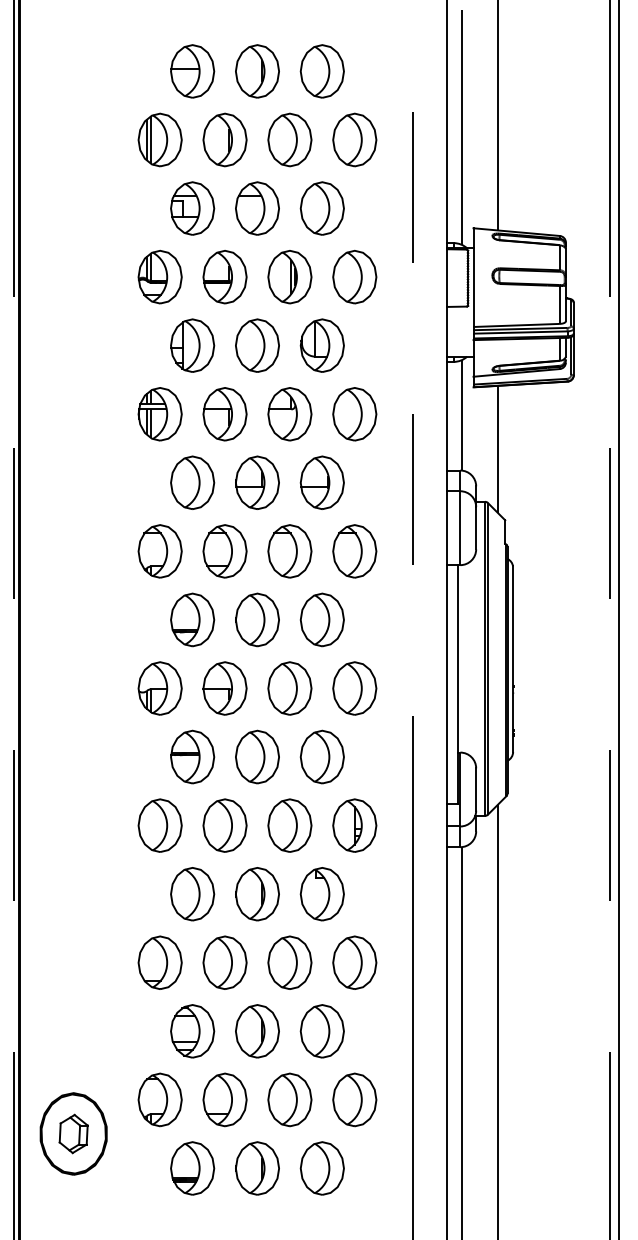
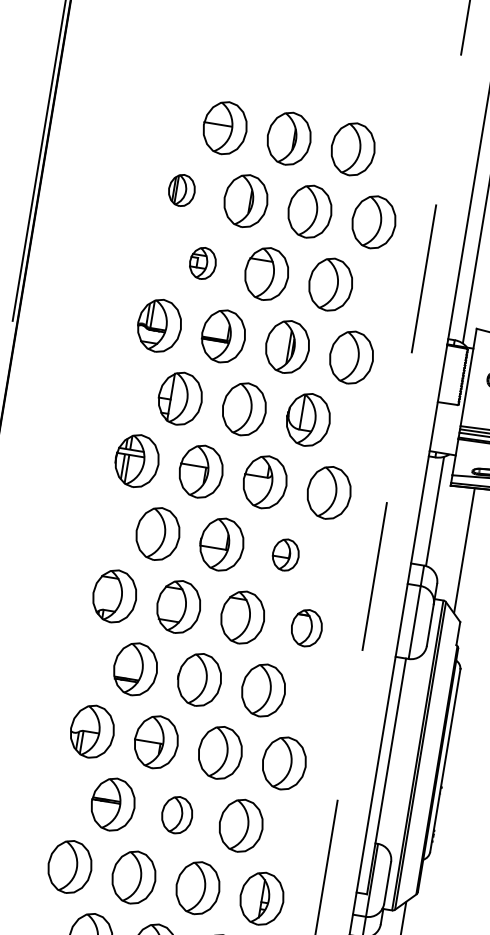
part: (159, 139) -> (181, 189), size x0.6
part: (192, 208) -> (202, 263), size x0.6
part: (321, 482) -> (285, 554), size x0.6
part: (354, 551) -> (306, 628), size x0.7
part: (257, 756) -> (177, 814), size x0.7

